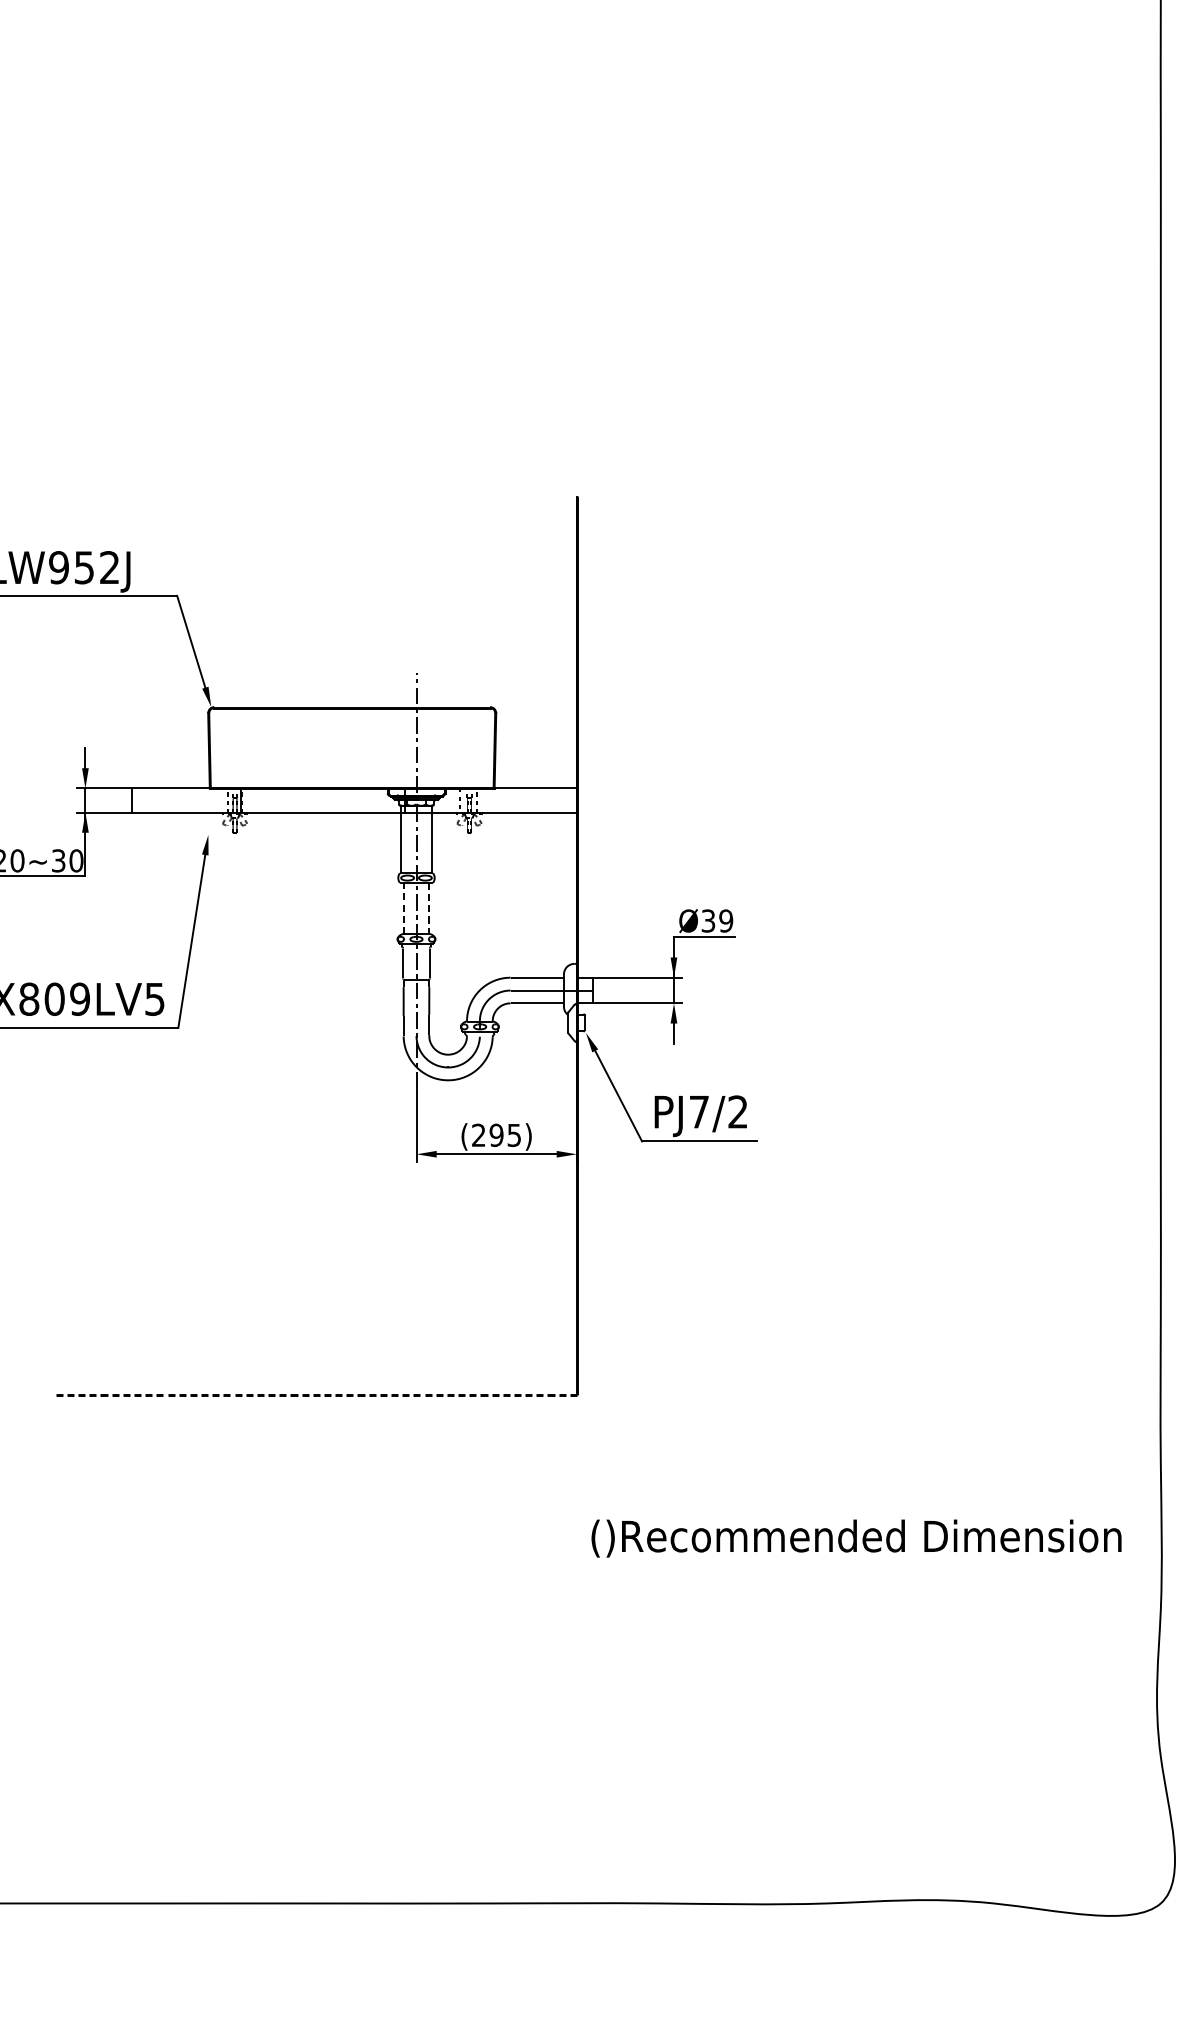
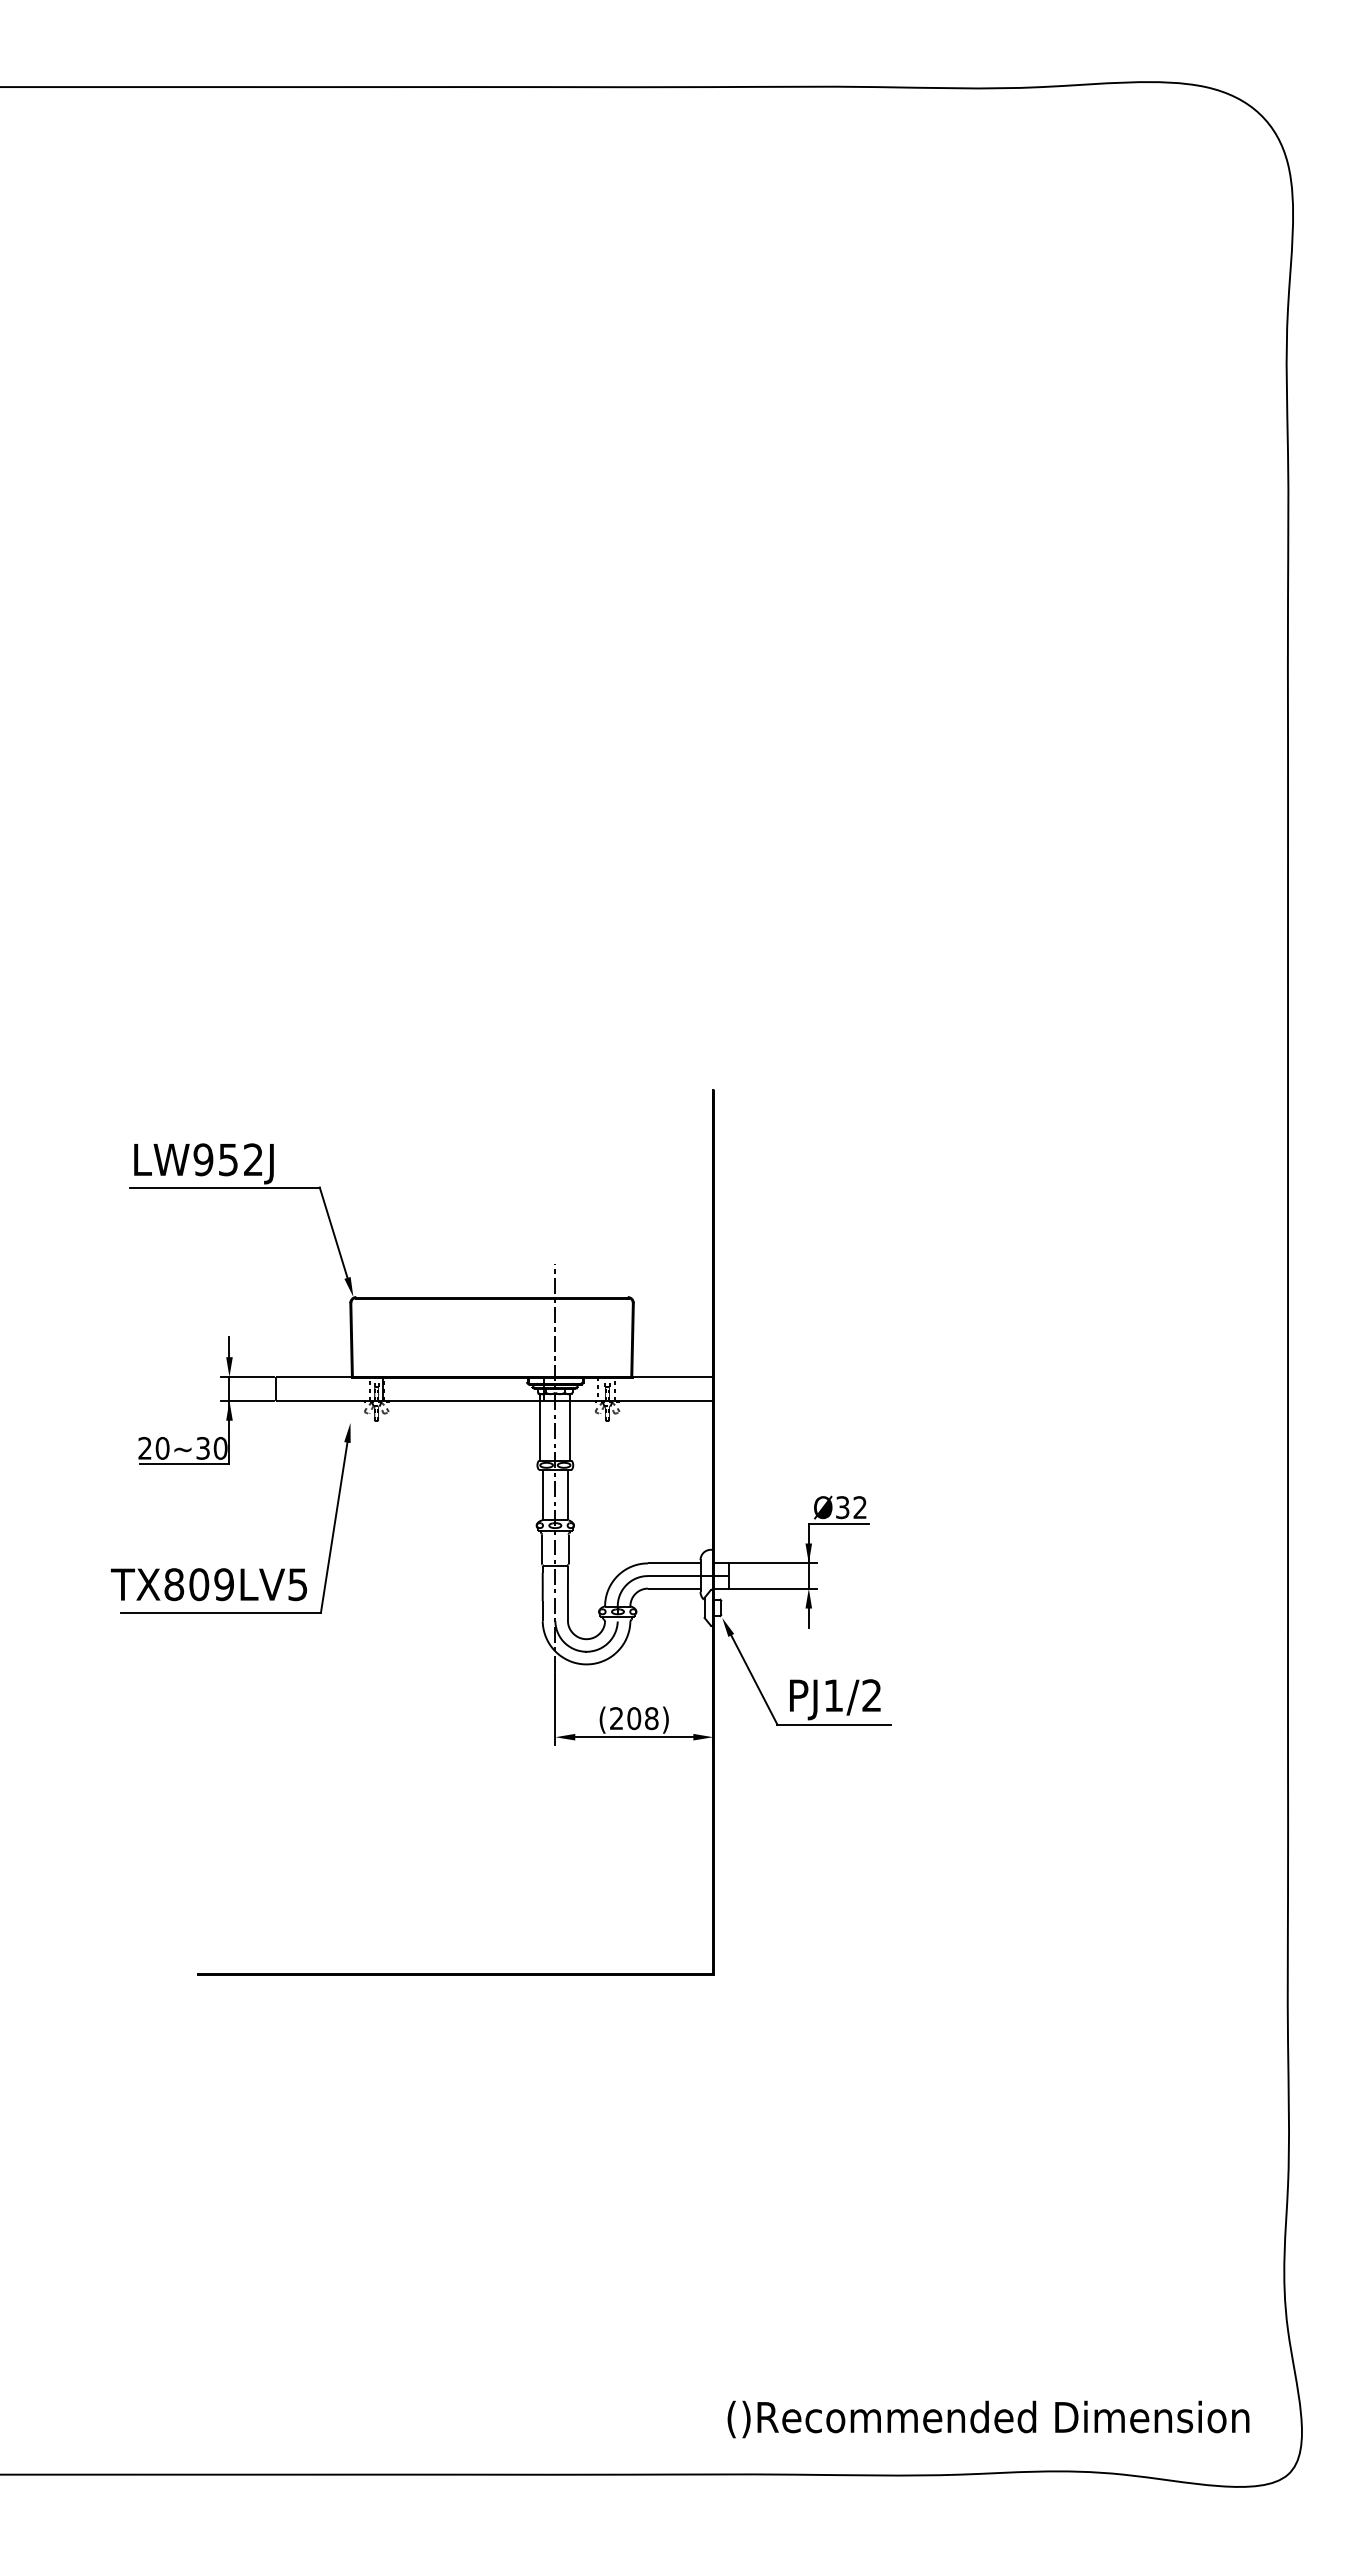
line: (403, 907) -> (542, 1494), dashed -> solid
line: (429, 908) -> (568, 1495), dashed -> solid
text: (726, 920) -> (860, 1507), Ø39 -> Ø32
text: (699, 1111) -> (833, 1695), PJ7/2 -> PJ1/2
text: (505, 1135) -> (642, 1718), (295) -> (208)
line: (315, 1394) -> (455, 1973), dashed -> solid
text: (856, 1538) -> (988, 2419), moved

